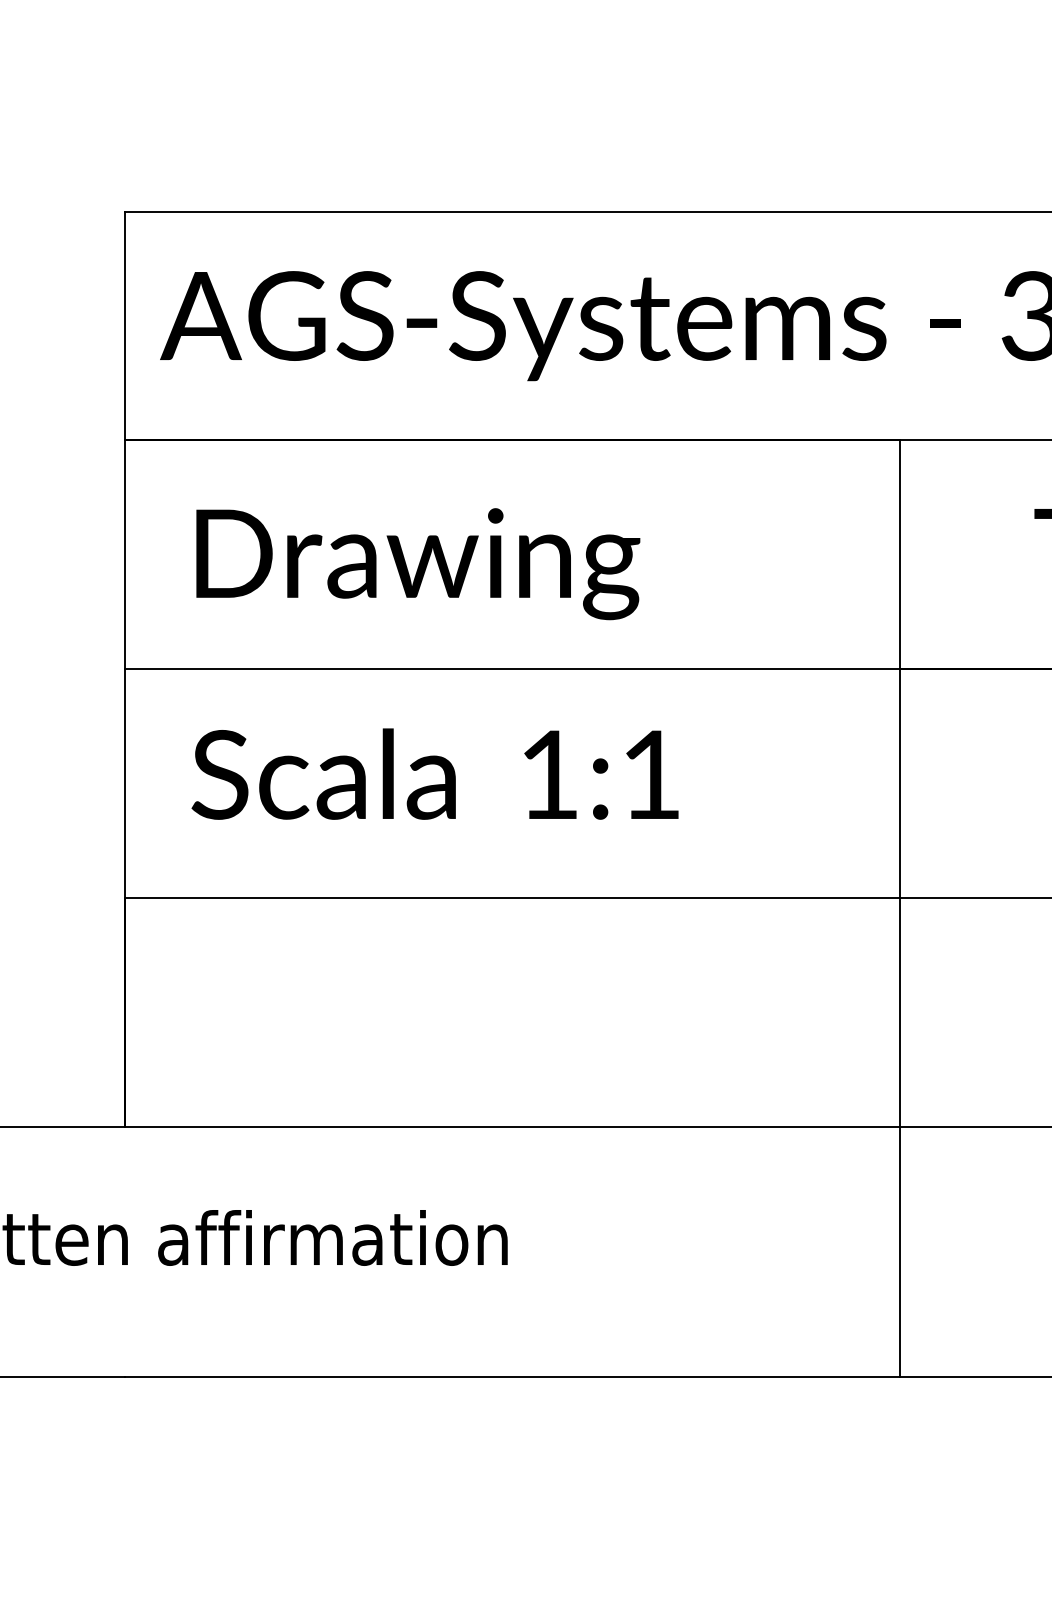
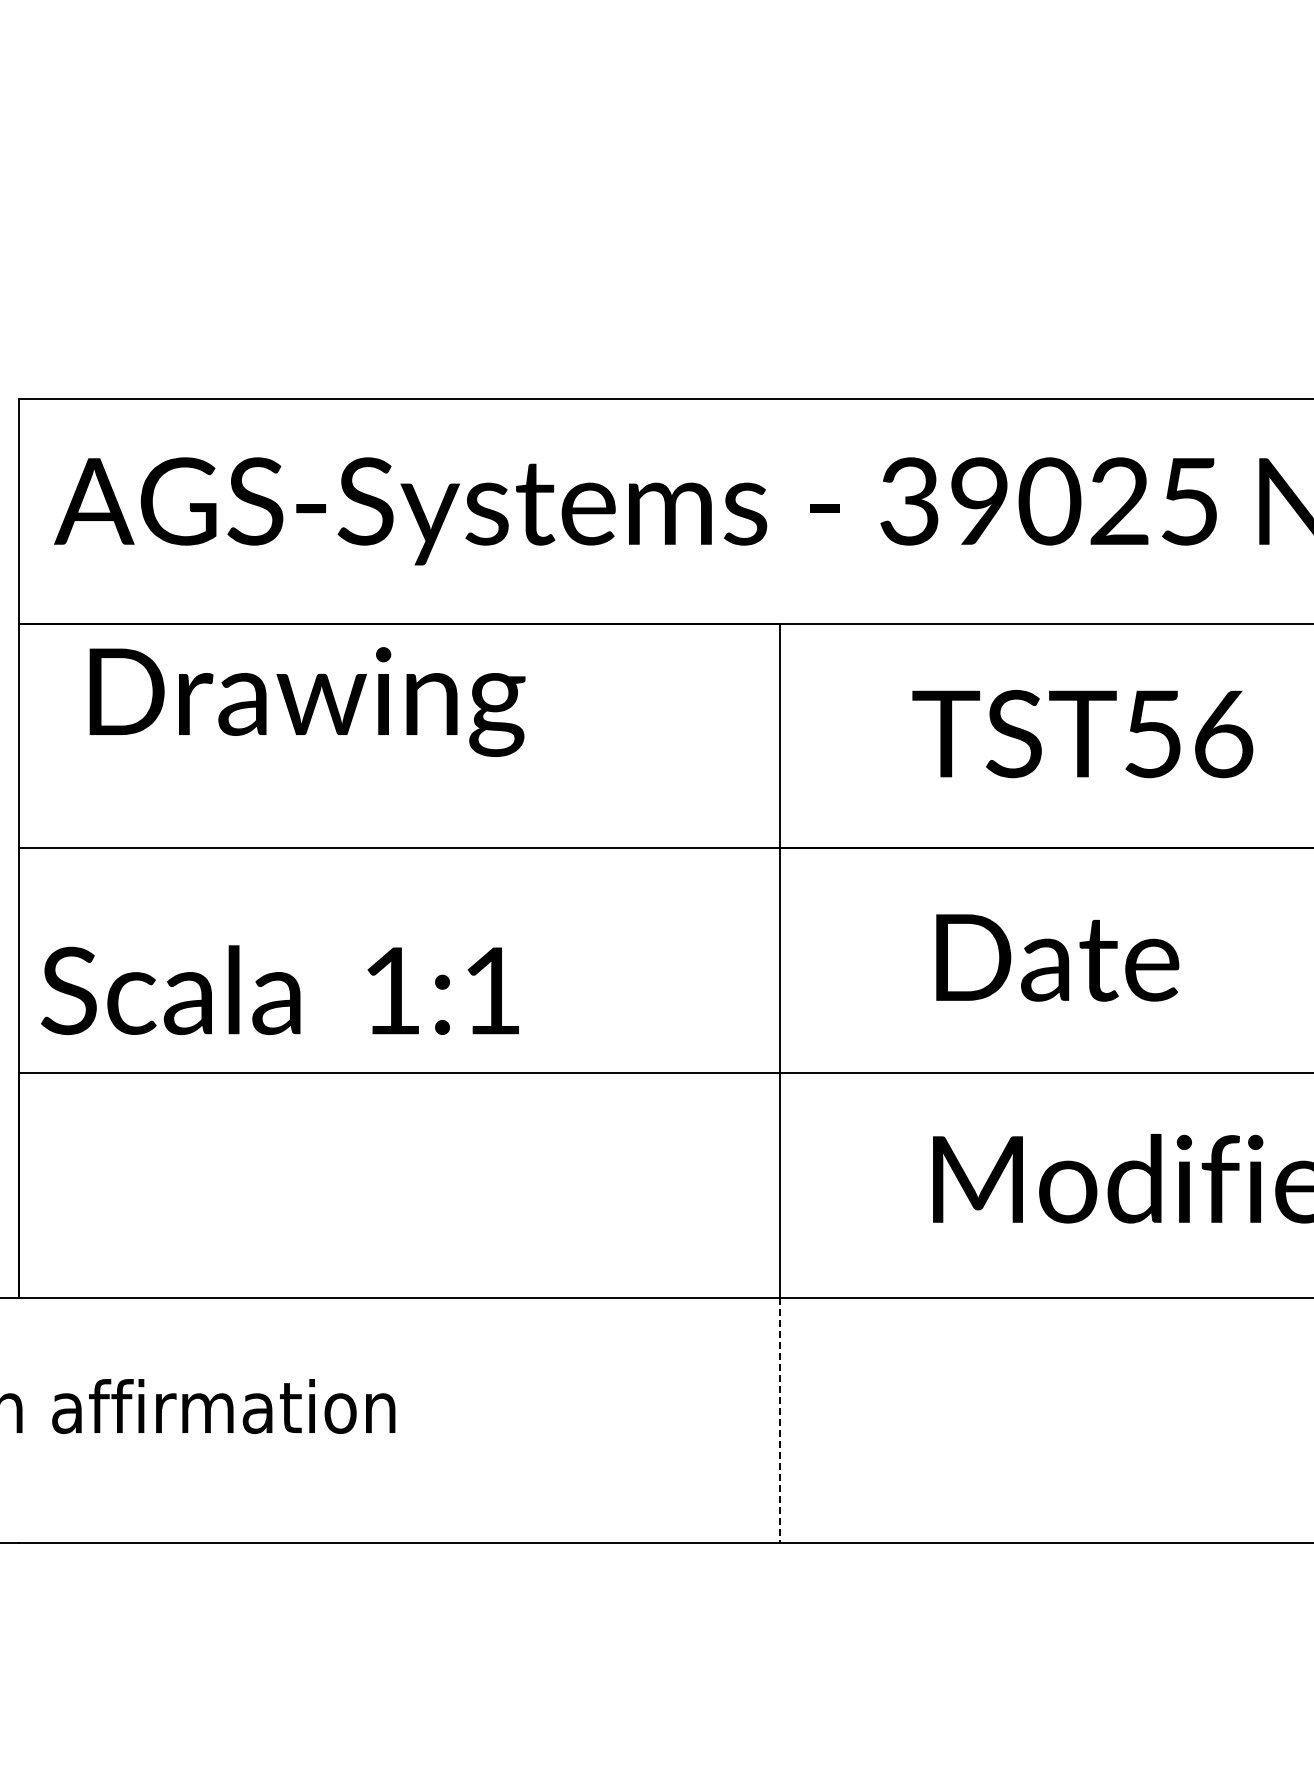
text: (418, 563) -> (307, 701), moved
text: (434, 774) -> (279, 990), moved
line: (899, 1252) -> (779, 1420), solid -> dashed

